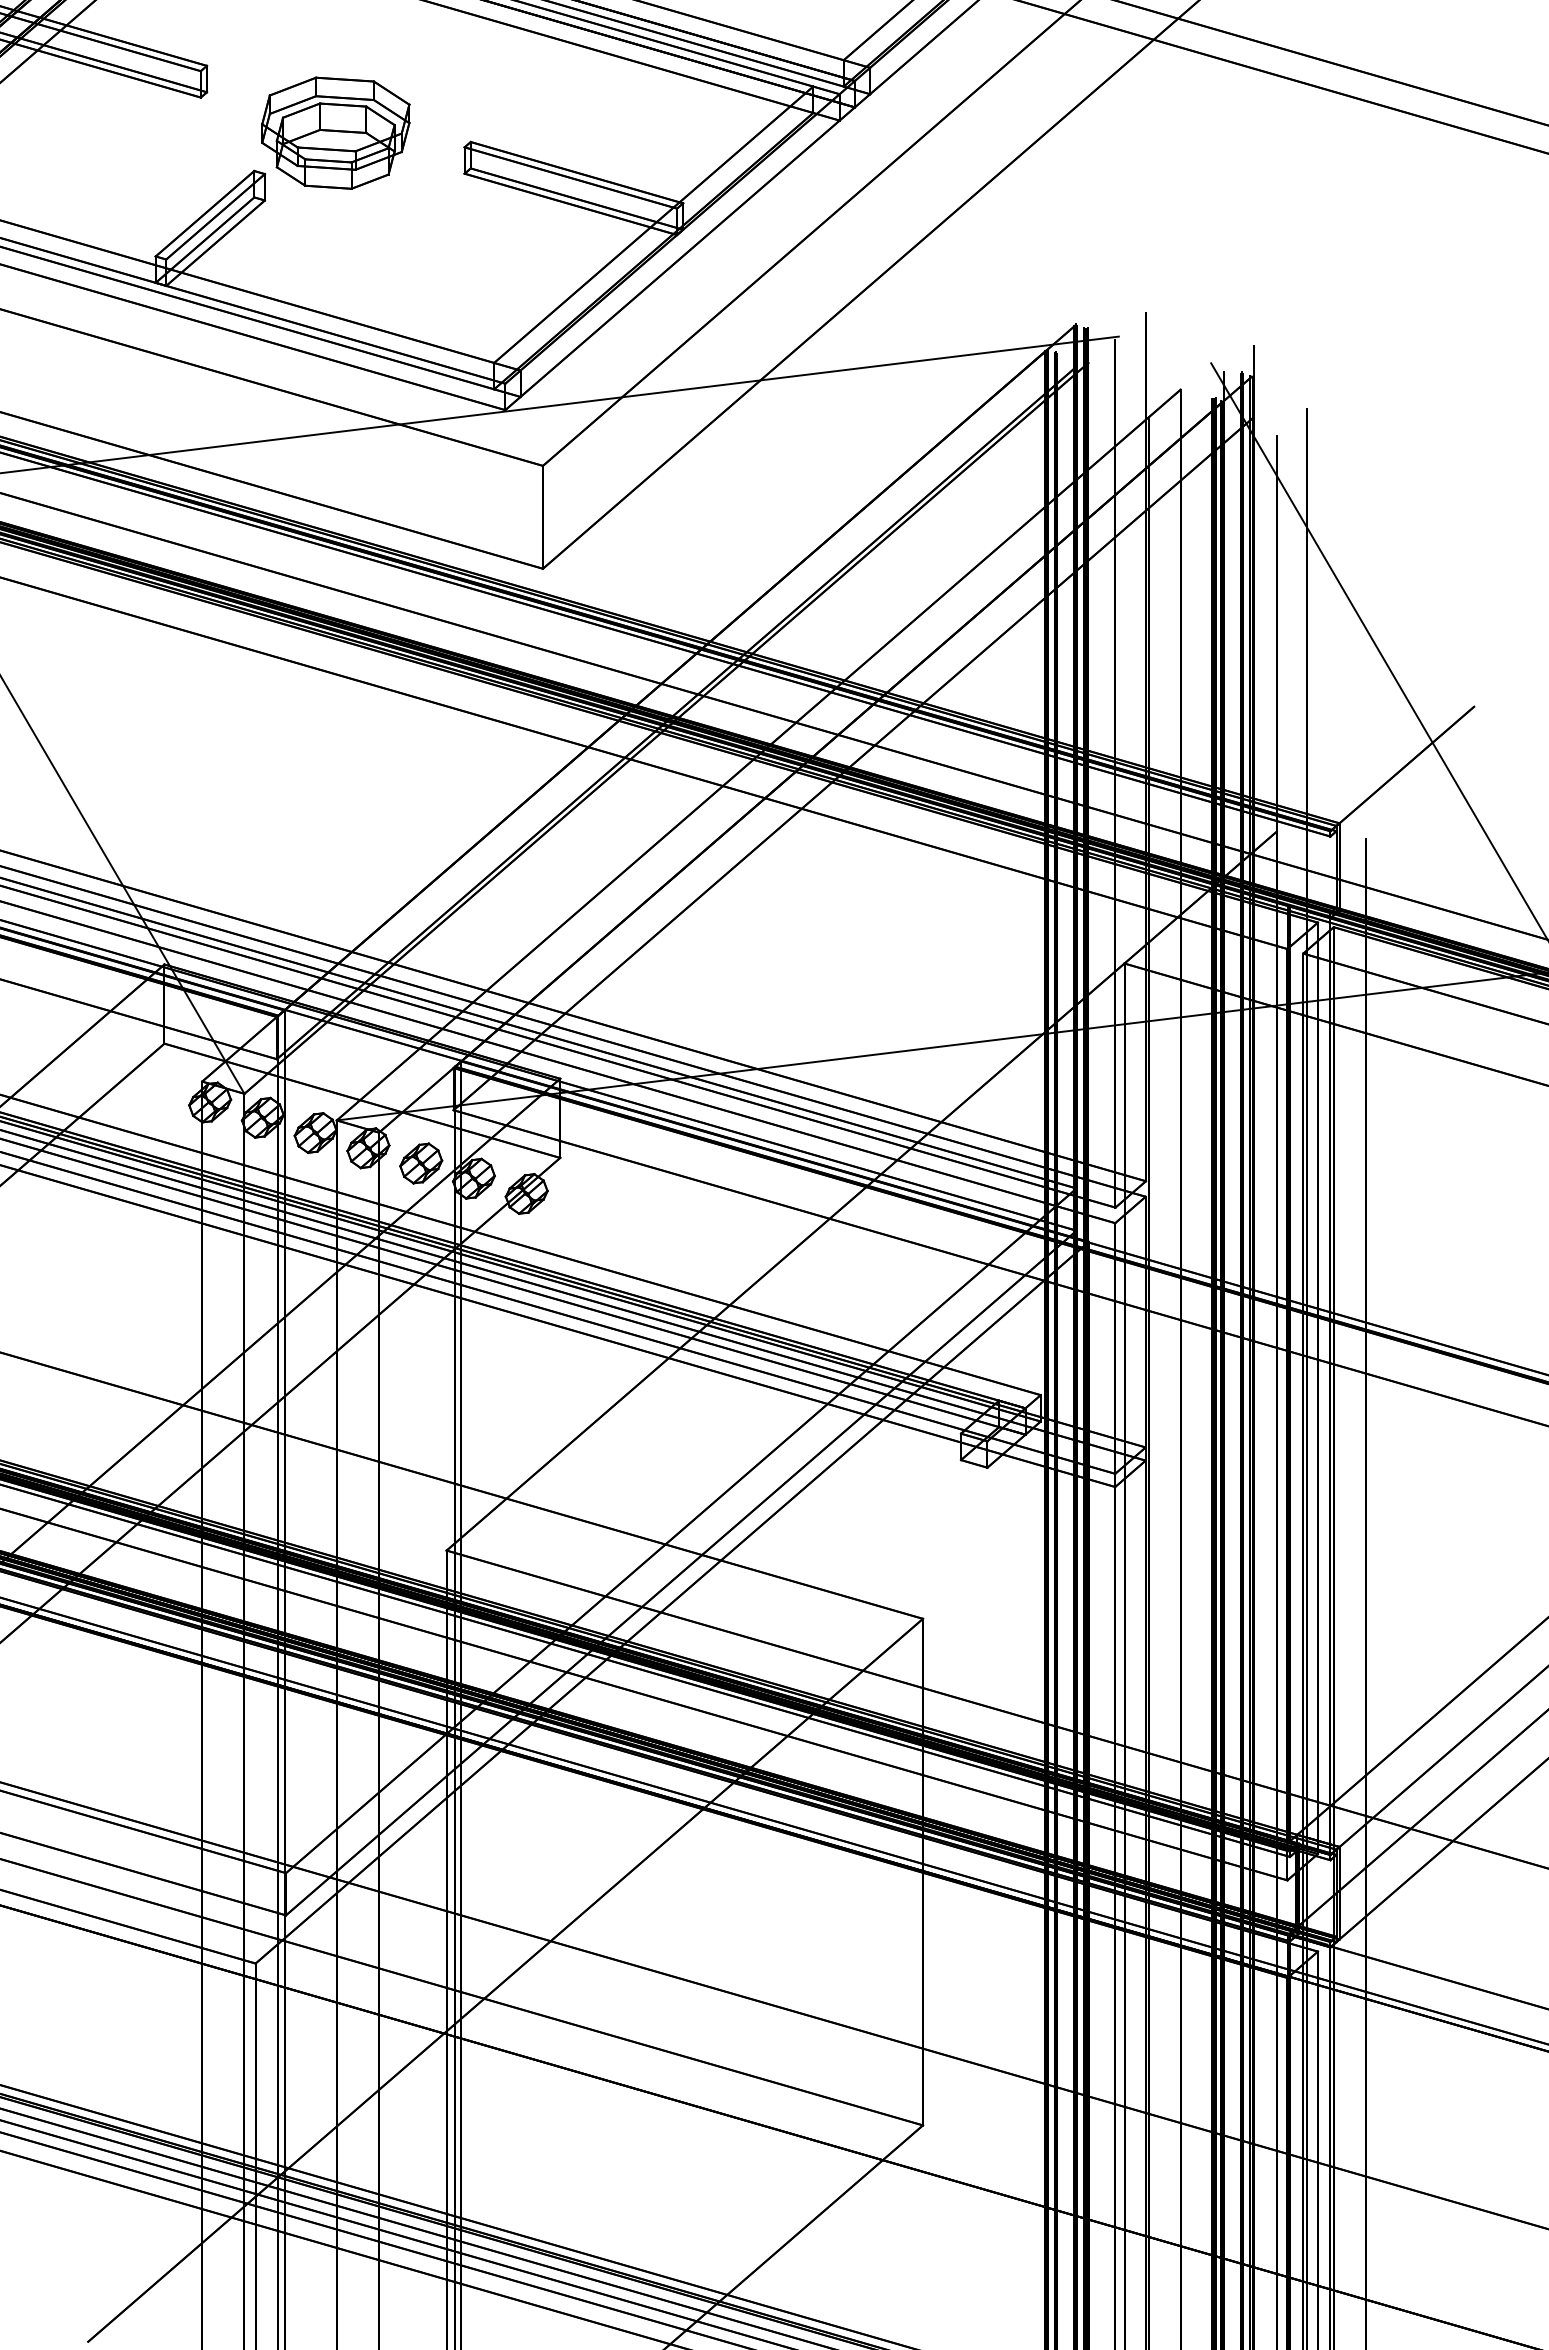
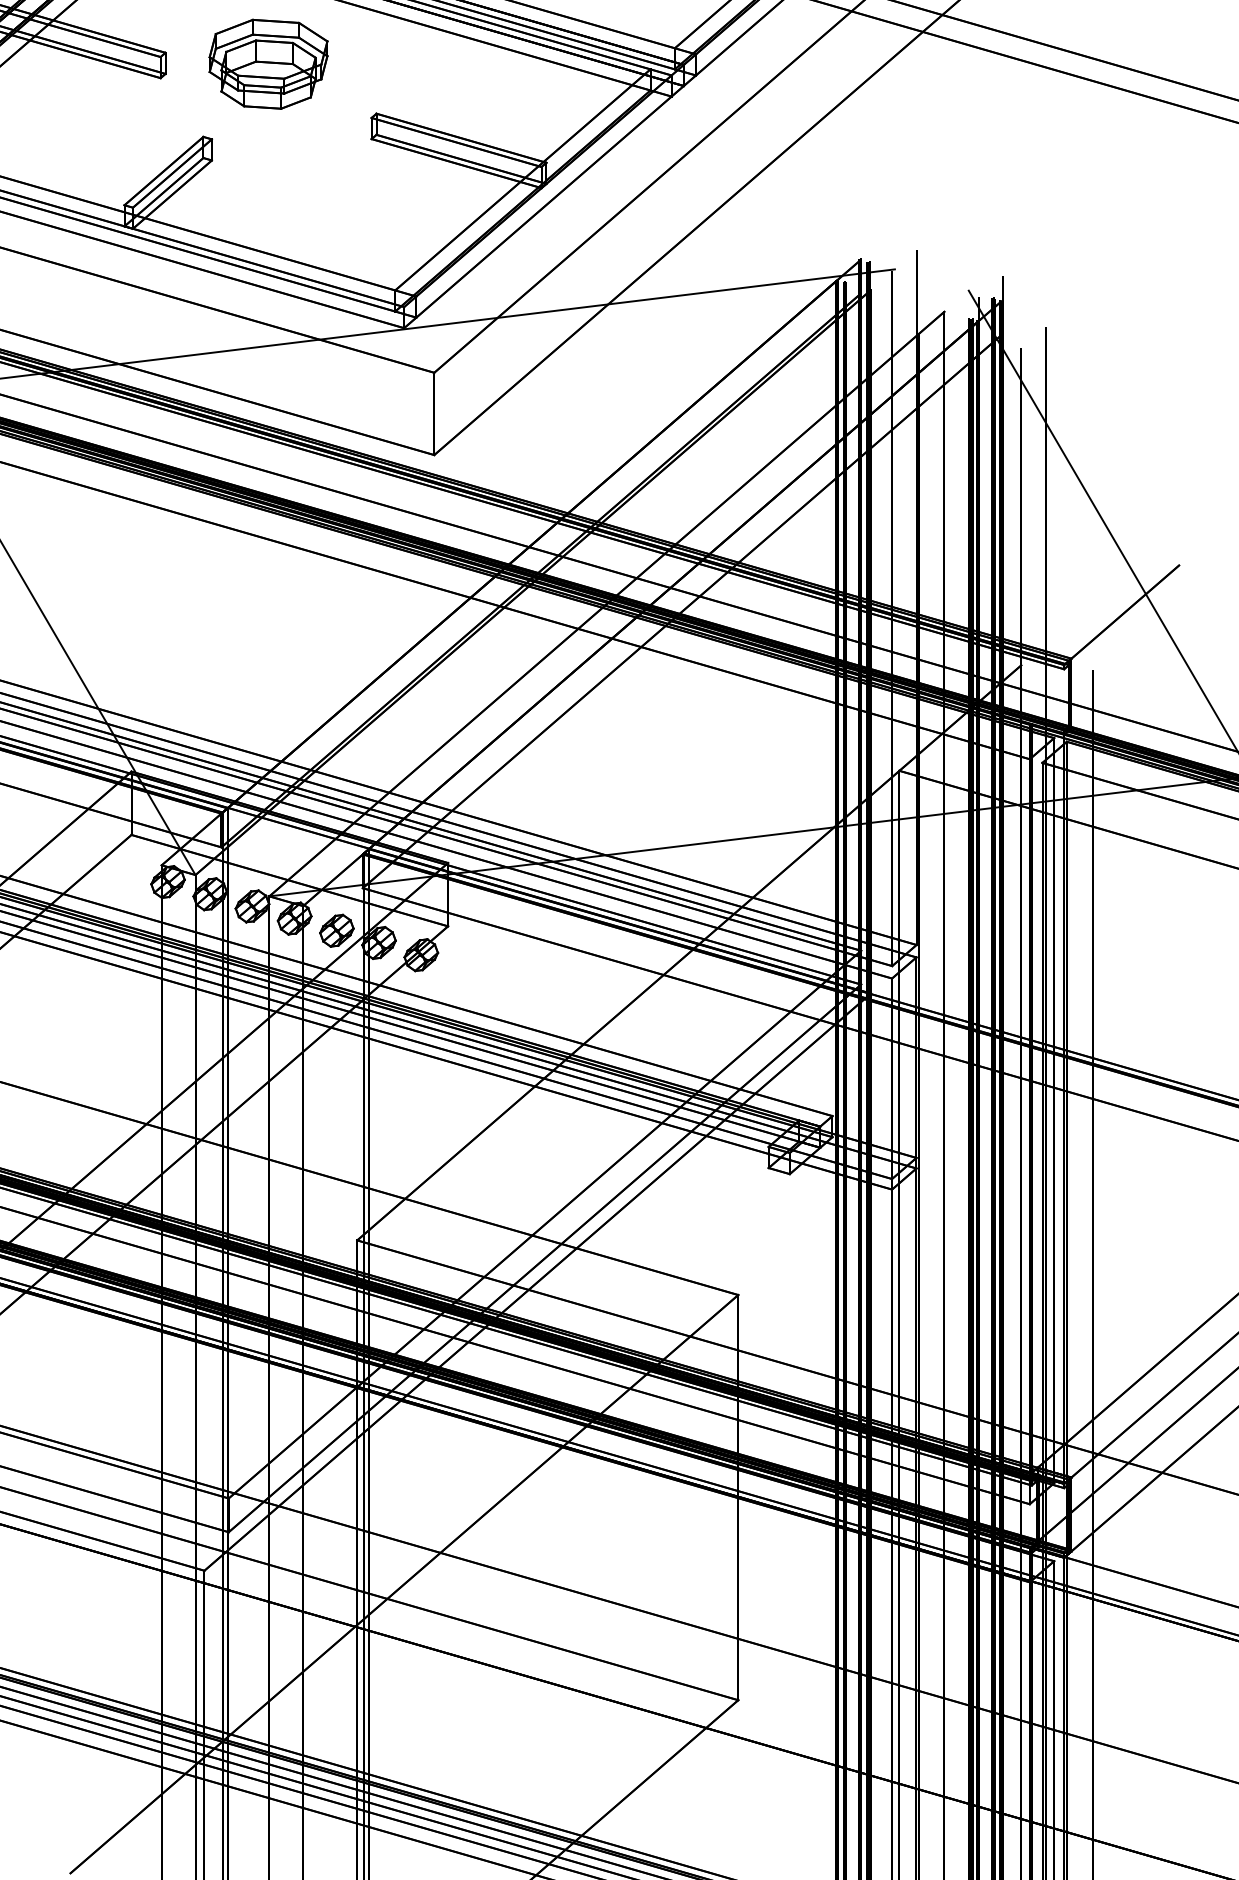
part: (335, 132) -> (268, 63), moved

